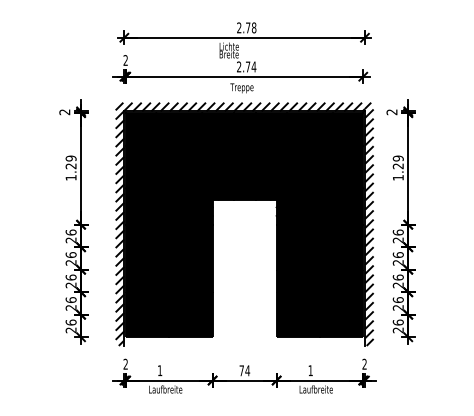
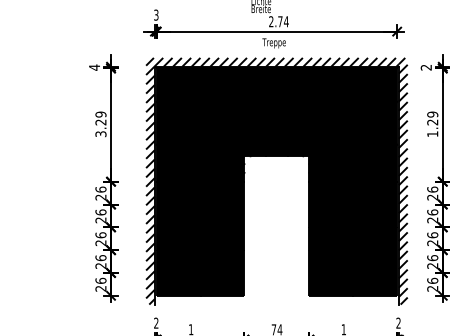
text: (125, 60) -> (156, 15), 2 -> 3
text: (64, 112) -> (94, 67), 2 -> 4
text: (70, 177) -> (100, 133), 1.29 -> 3.29

